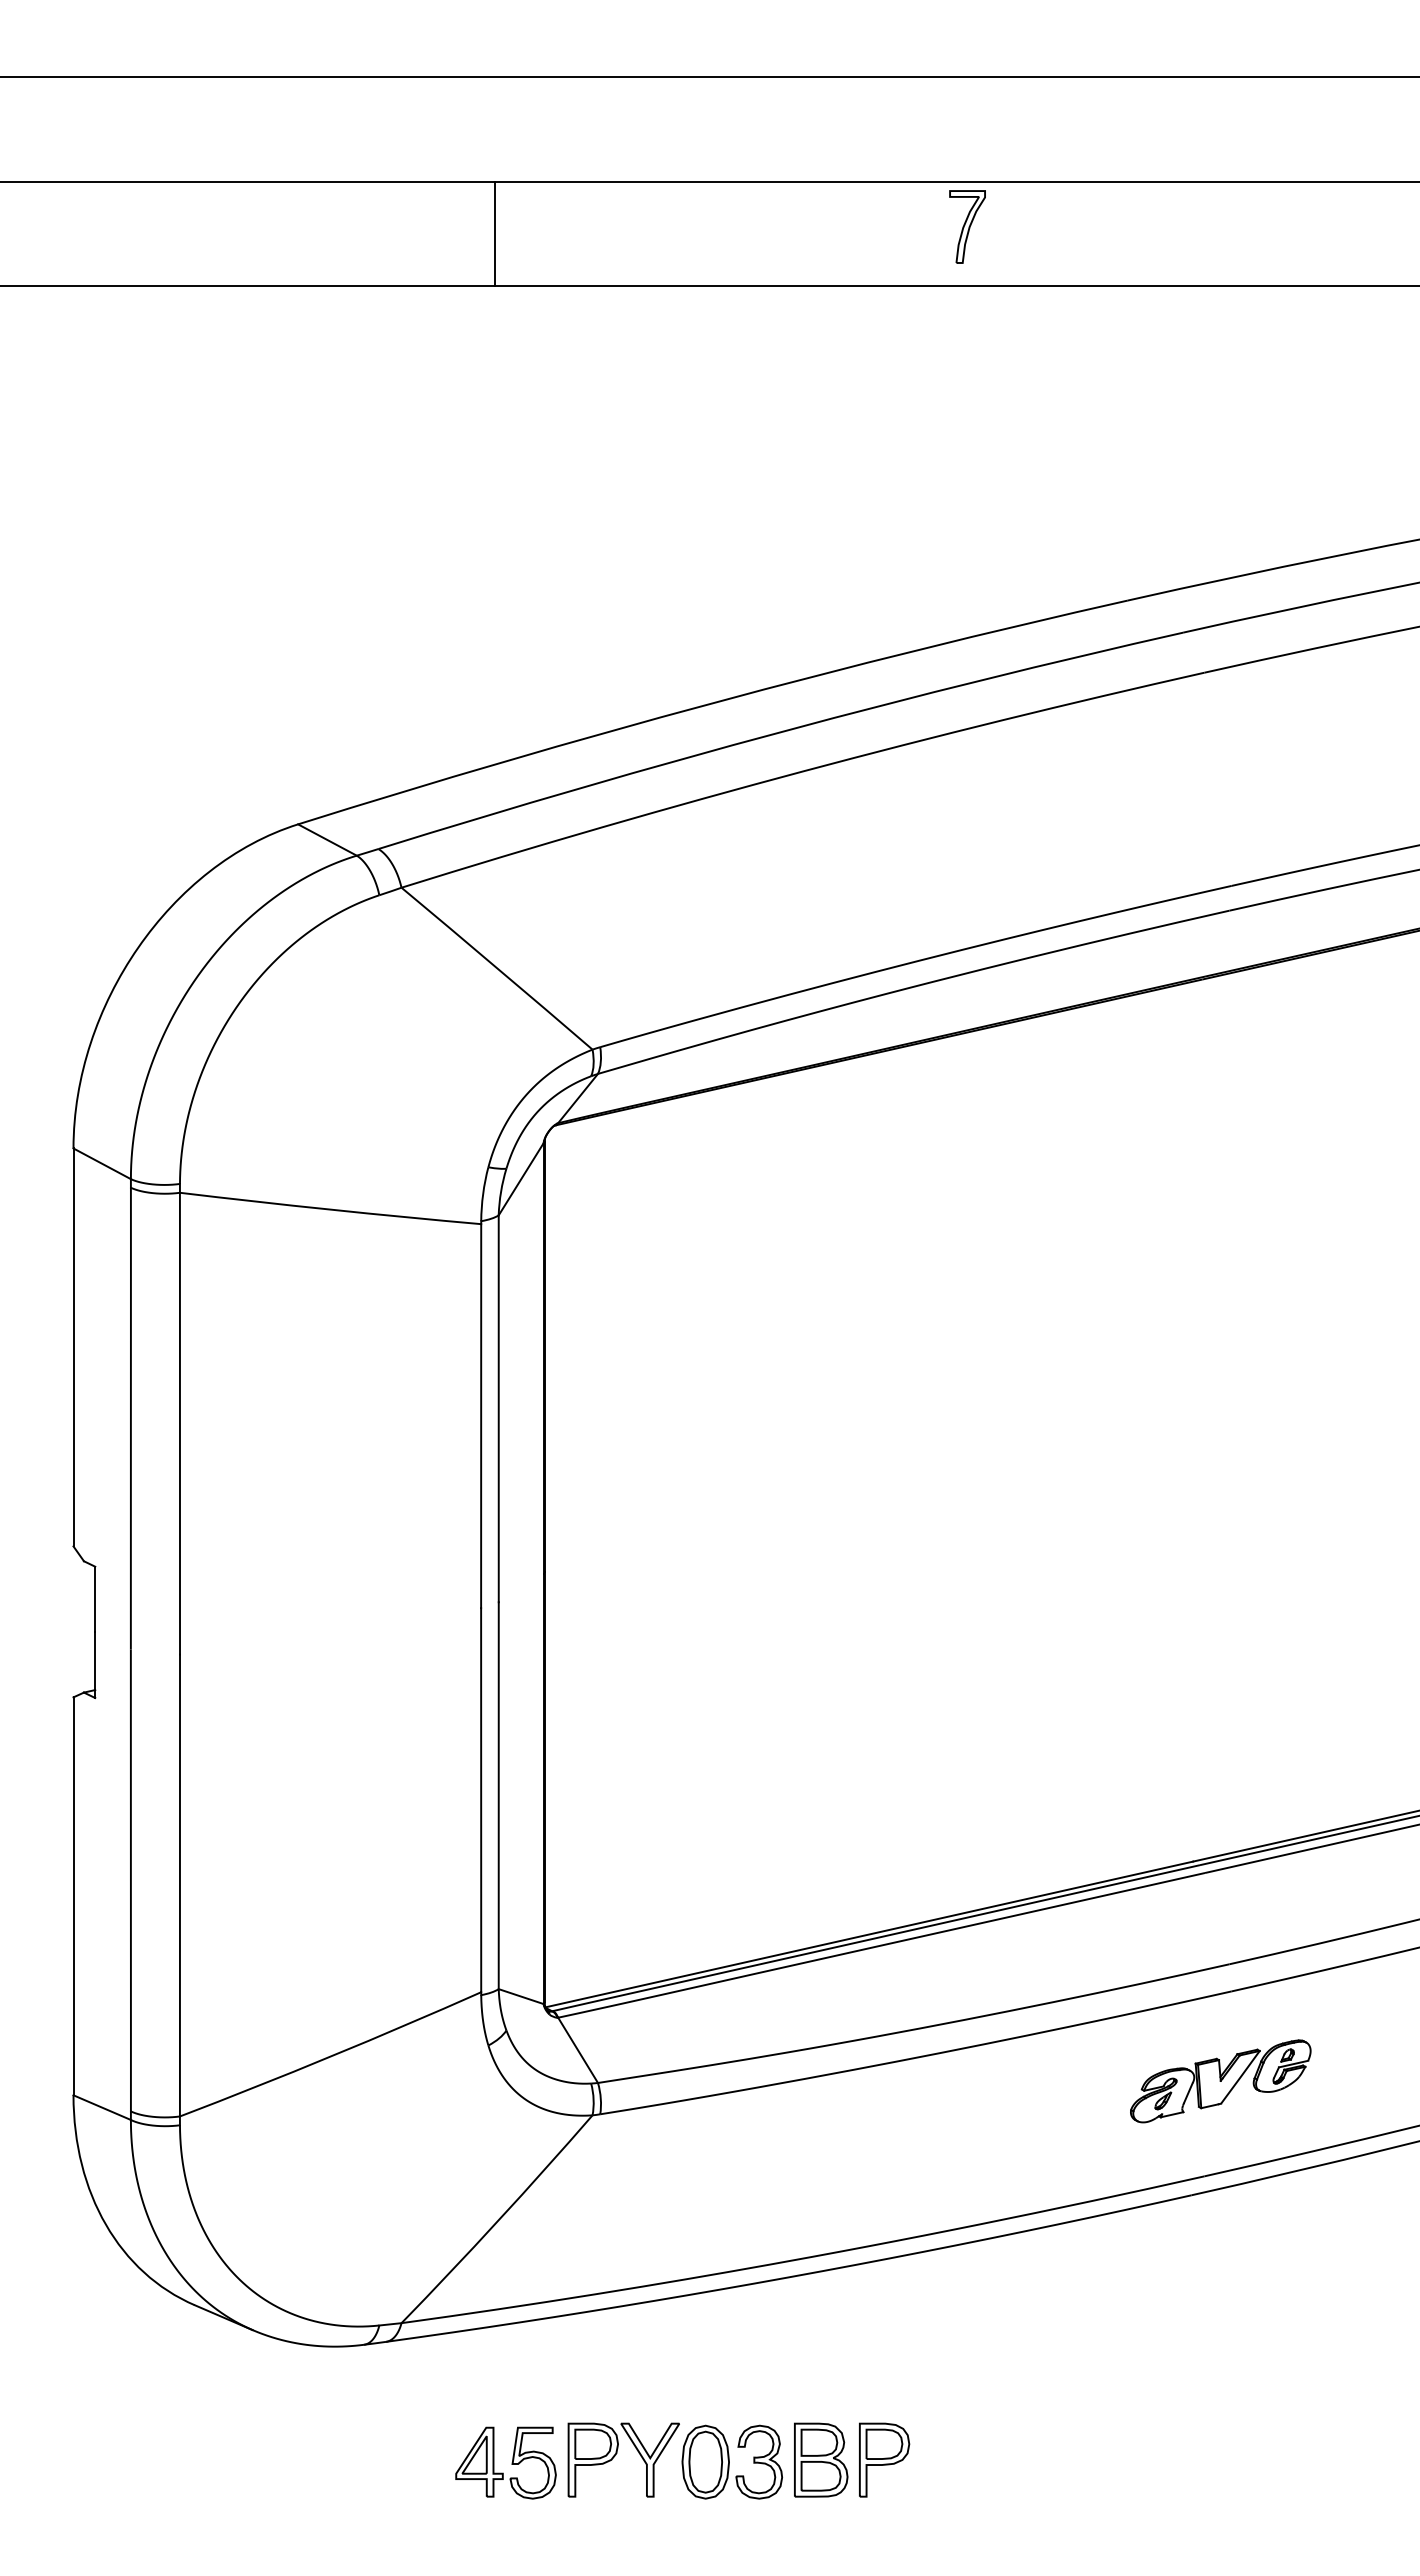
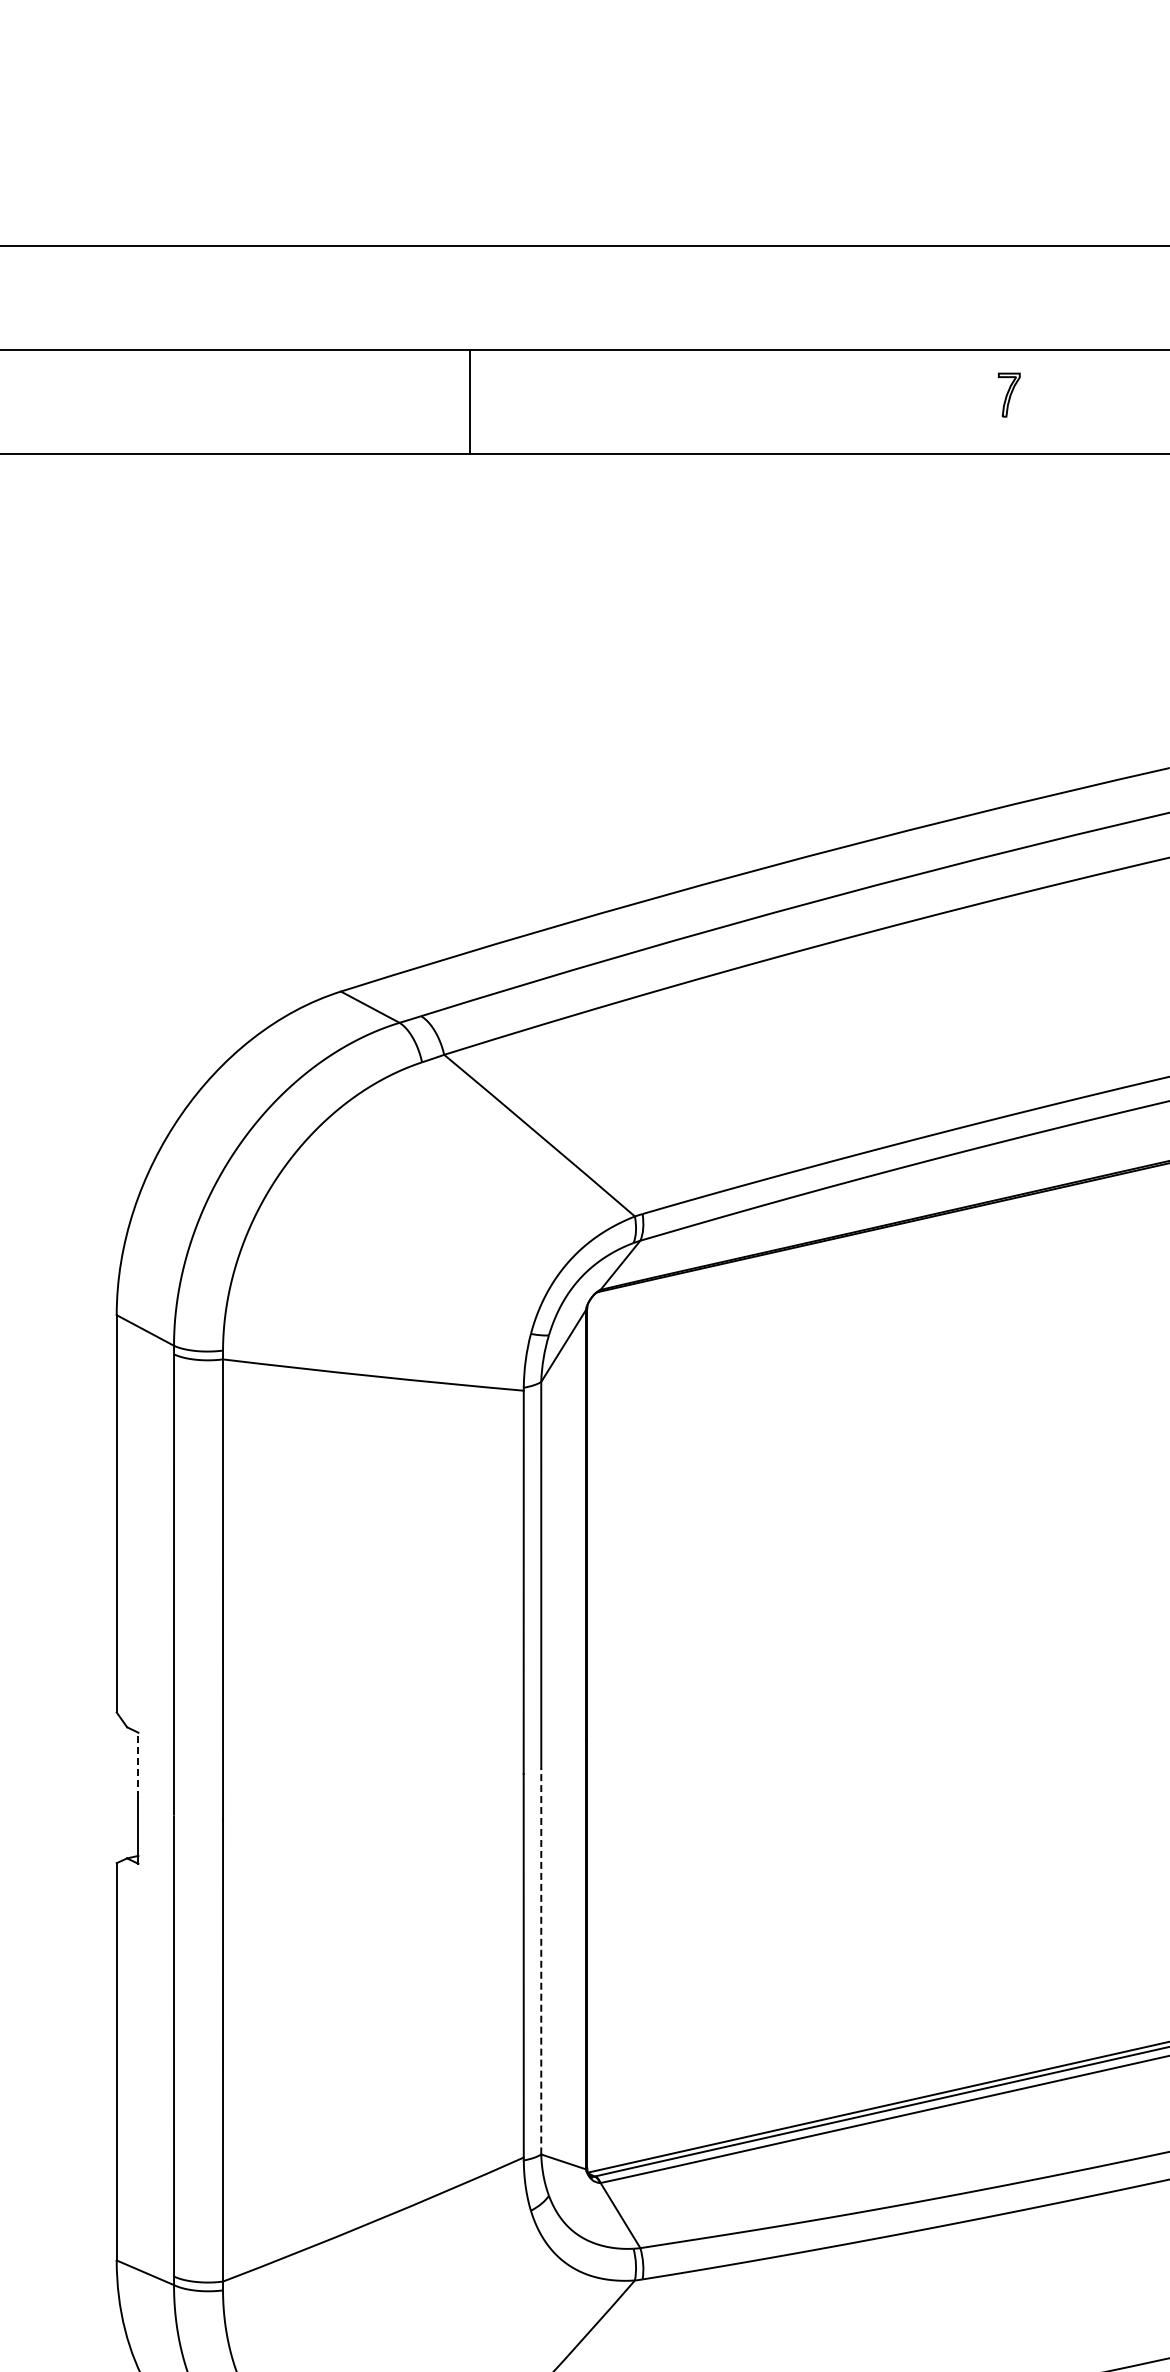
part: (967, 226) -> (1009, 394), size x0.6
line: (495, 233) -> (470, 401), moved
line: (95, 1599) -> (138, 1765), solid -> dashed
line: (498, 1795) -> (541, 1961), solid -> dashed

